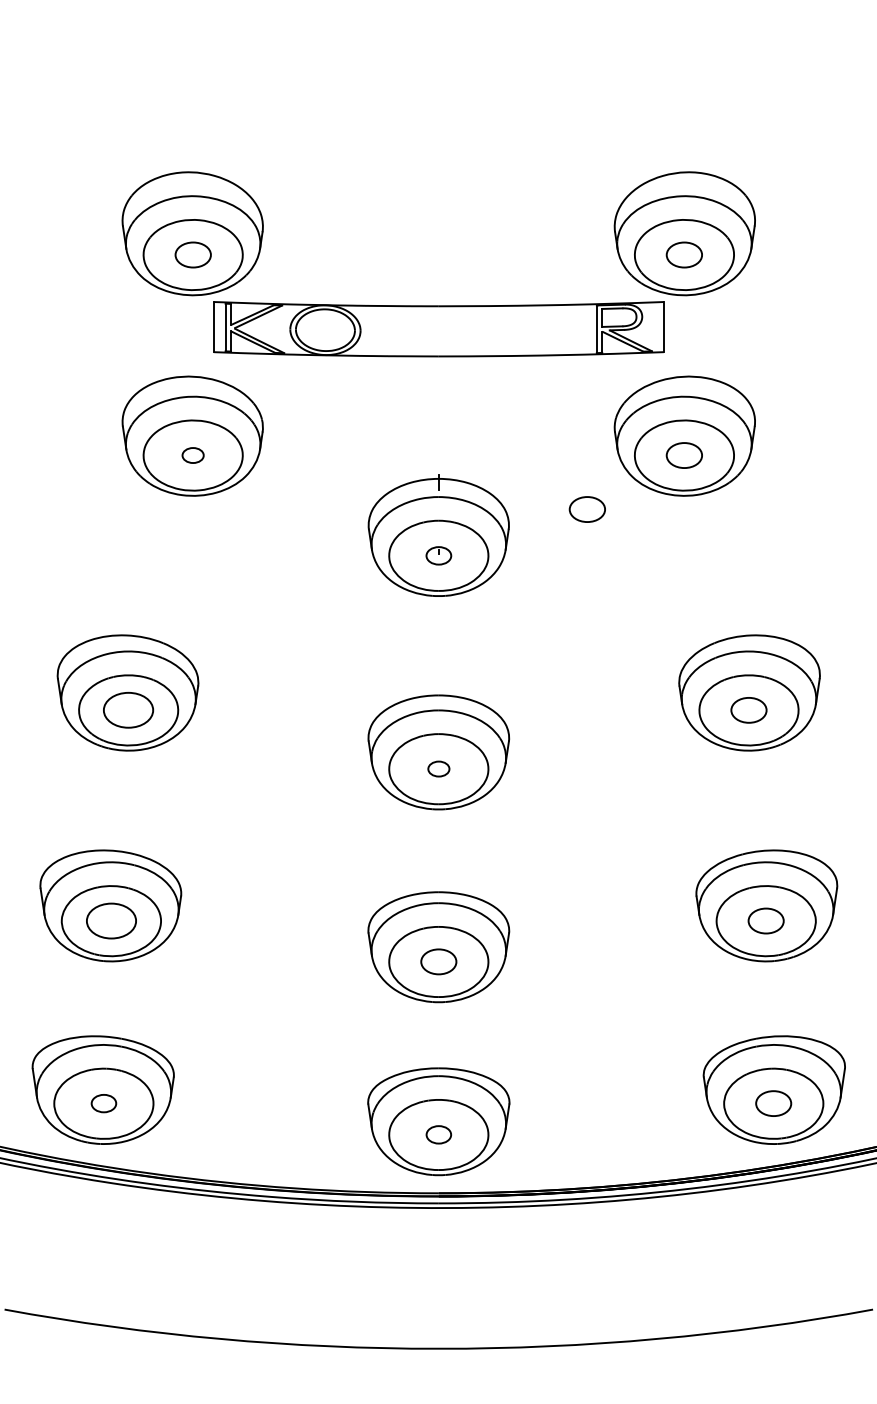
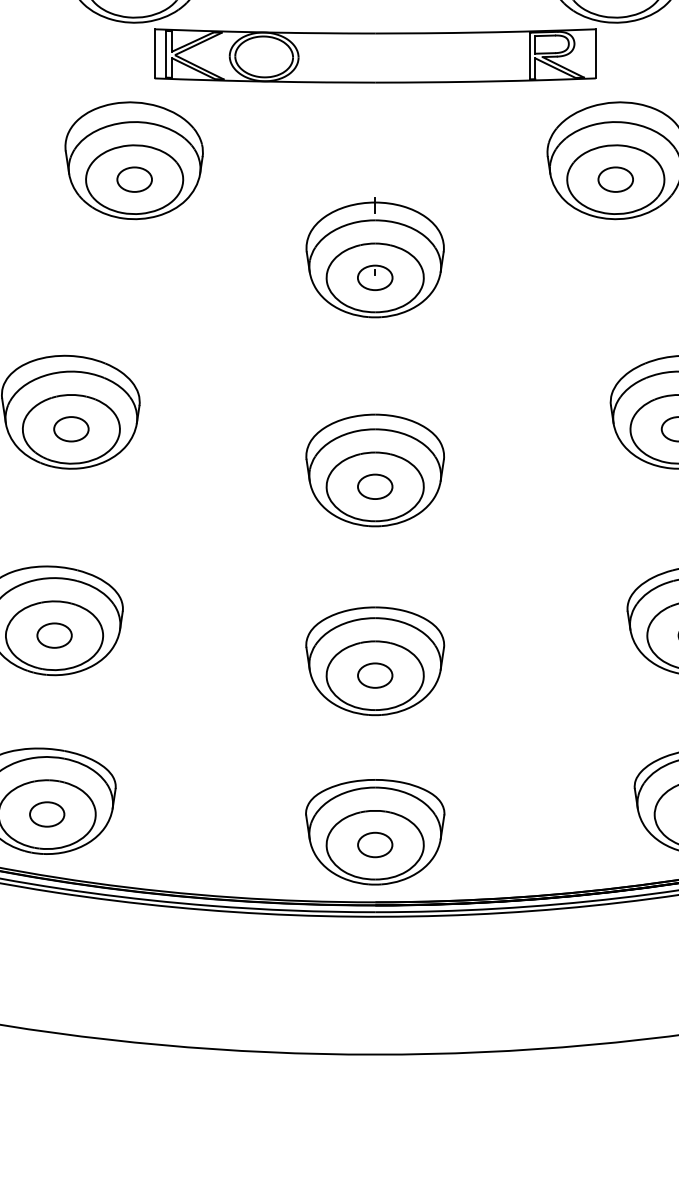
part: (192, 455) -> (133, 179), size x1.67
part: (586, 509) -> (519, 232), removed
part: (438, 555) -> (374, 277), size x1.43
part: (128, 710) -> (71, 429), size x0.71
part: (438, 768) -> (374, 486), size x1.67
part: (111, 920) -> (54, 635), size x0.71
part: (103, 1103) -> (46, 814), size x1.43
part: (438, 1134) -> (374, 844), size x1.43

